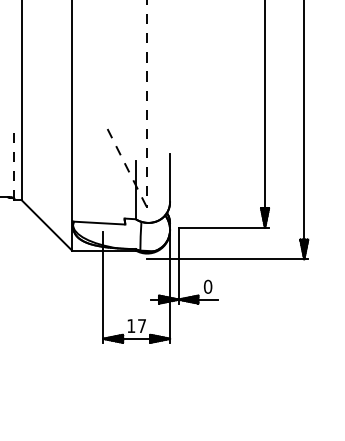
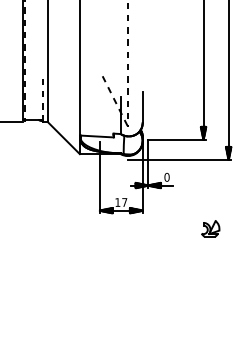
part: (275, 366) -> (210, 228), added

